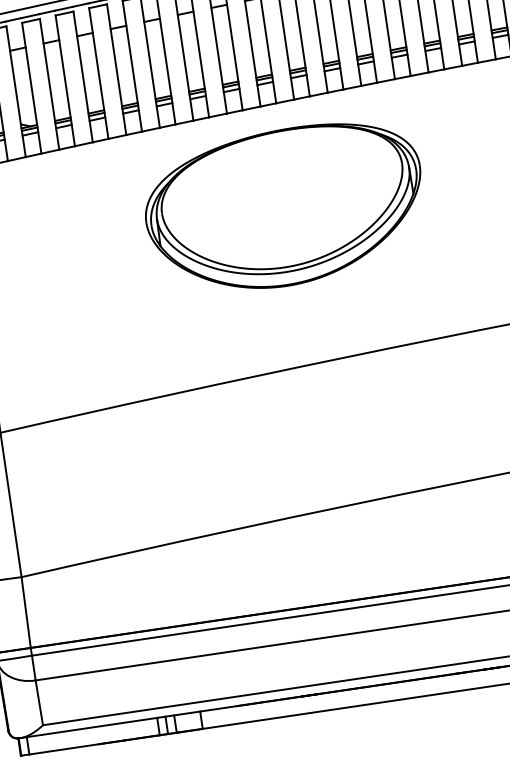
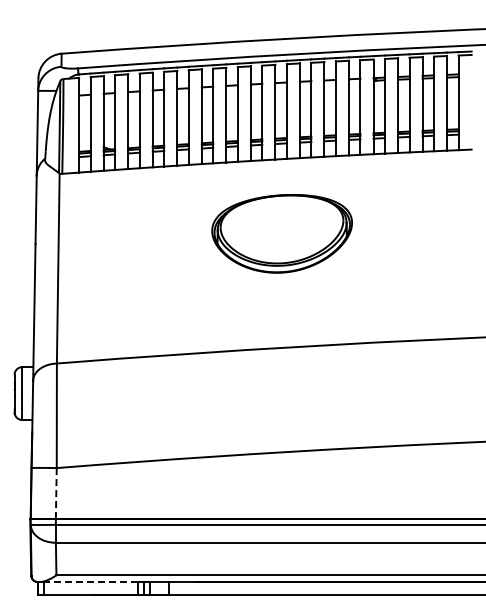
part: (284, 207) -> (281, 233), size x0.7
line: (26, 612) -> (56, 493), solid -> dashed
line: (91, 728) -> (90, 582), solid -> dashed

